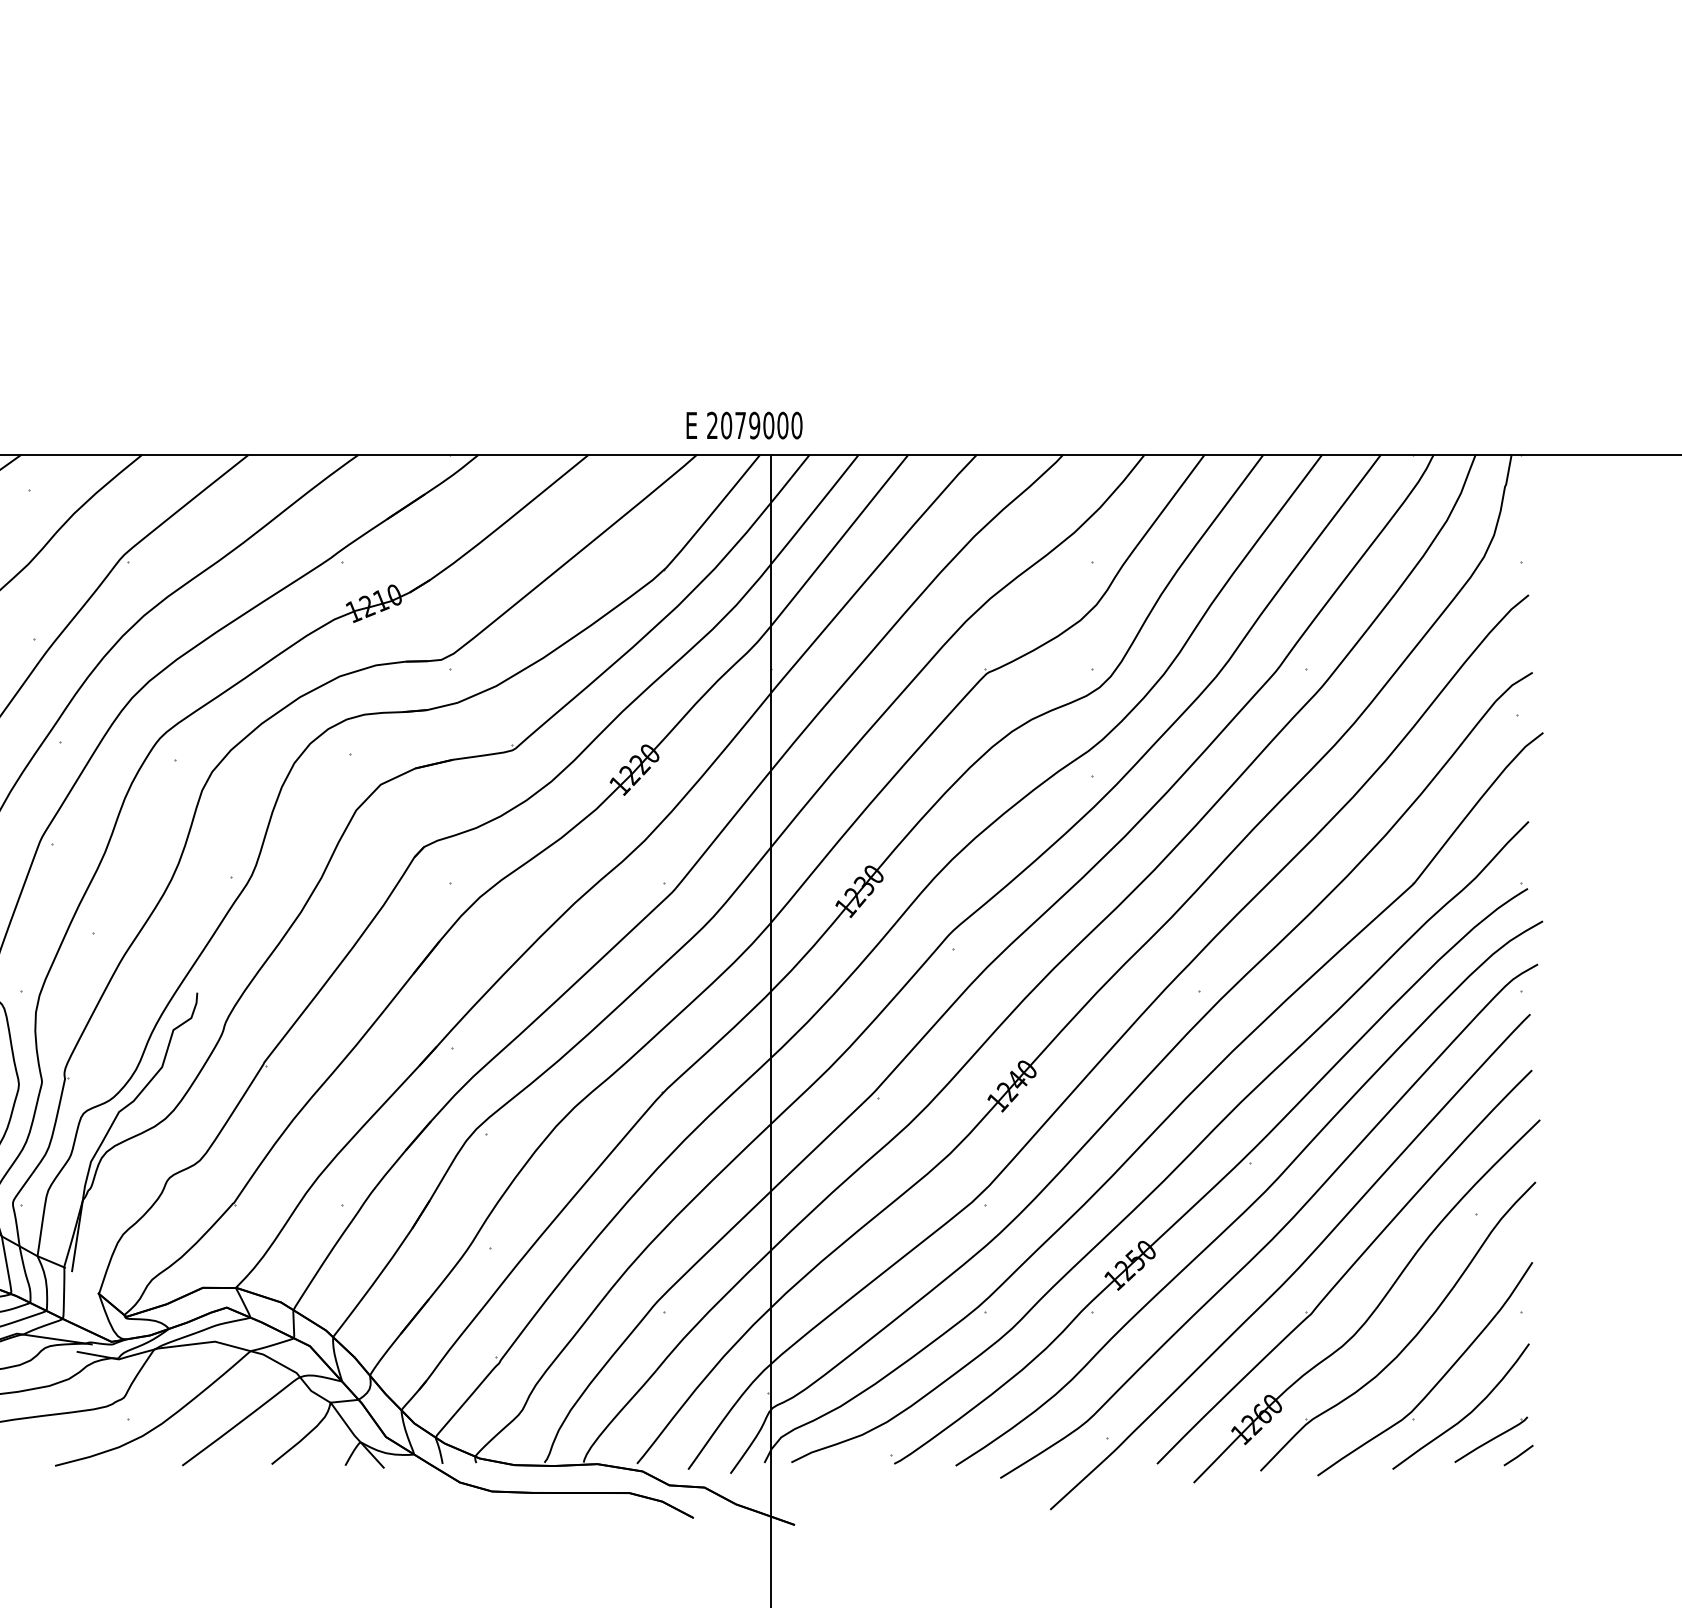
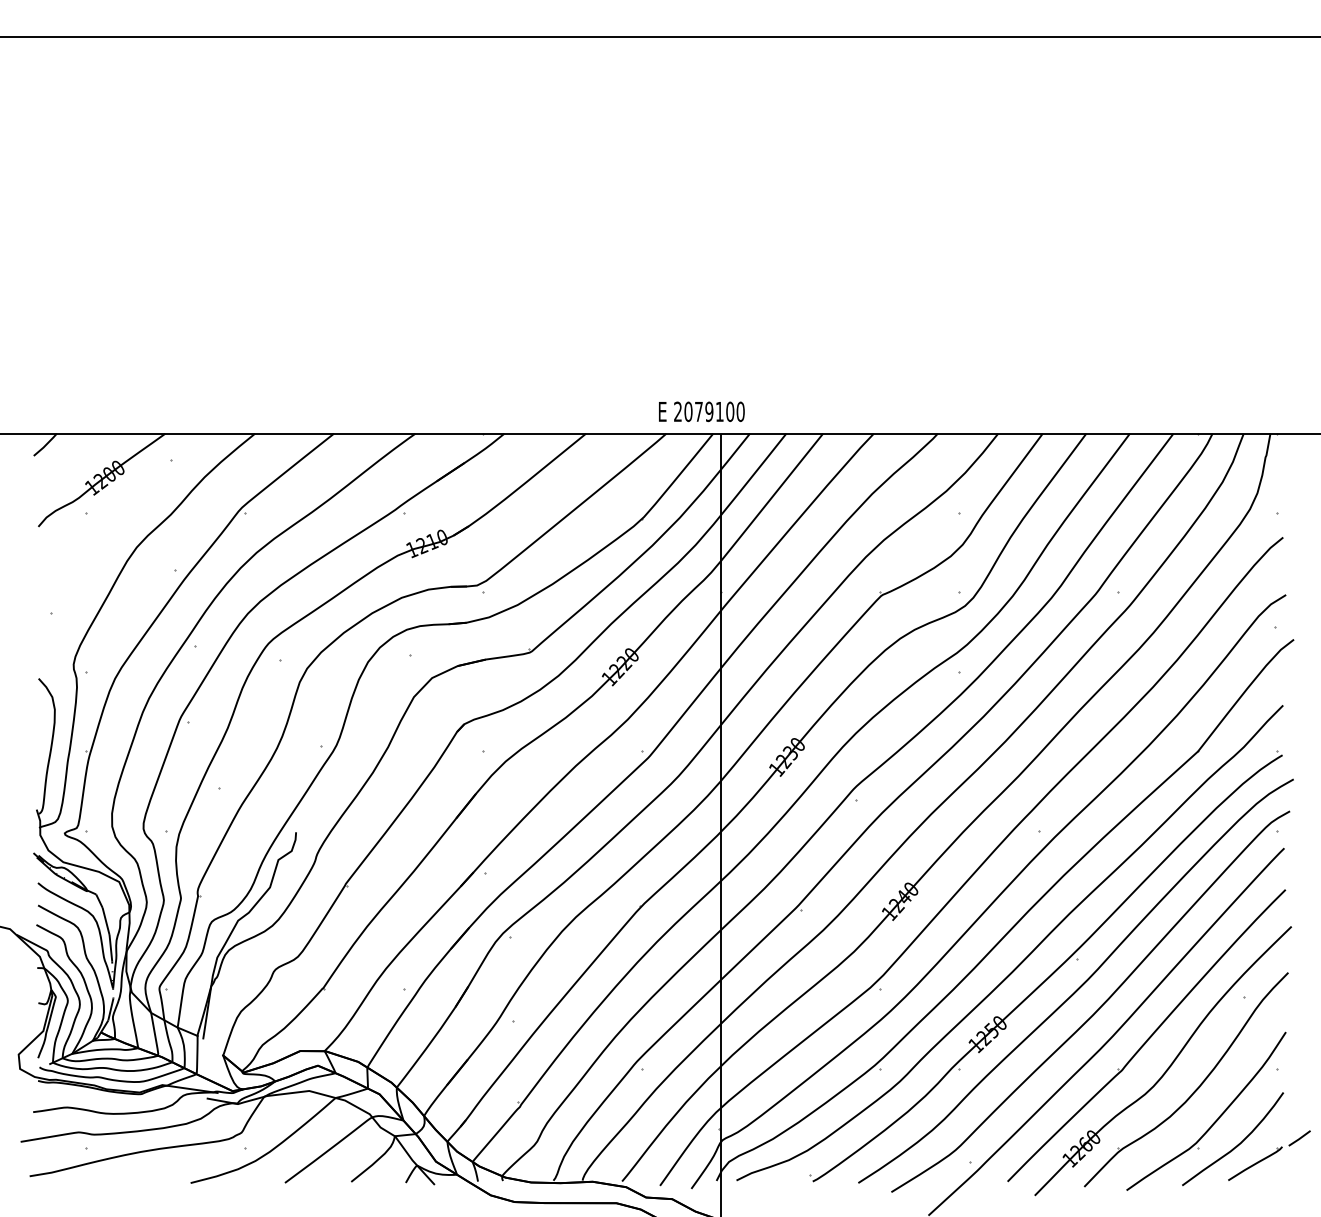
text: (768, 425) -> (719, 411), 2079000 -> 2079100
line: (1518, 1455) -> (1299, 1138), moved

